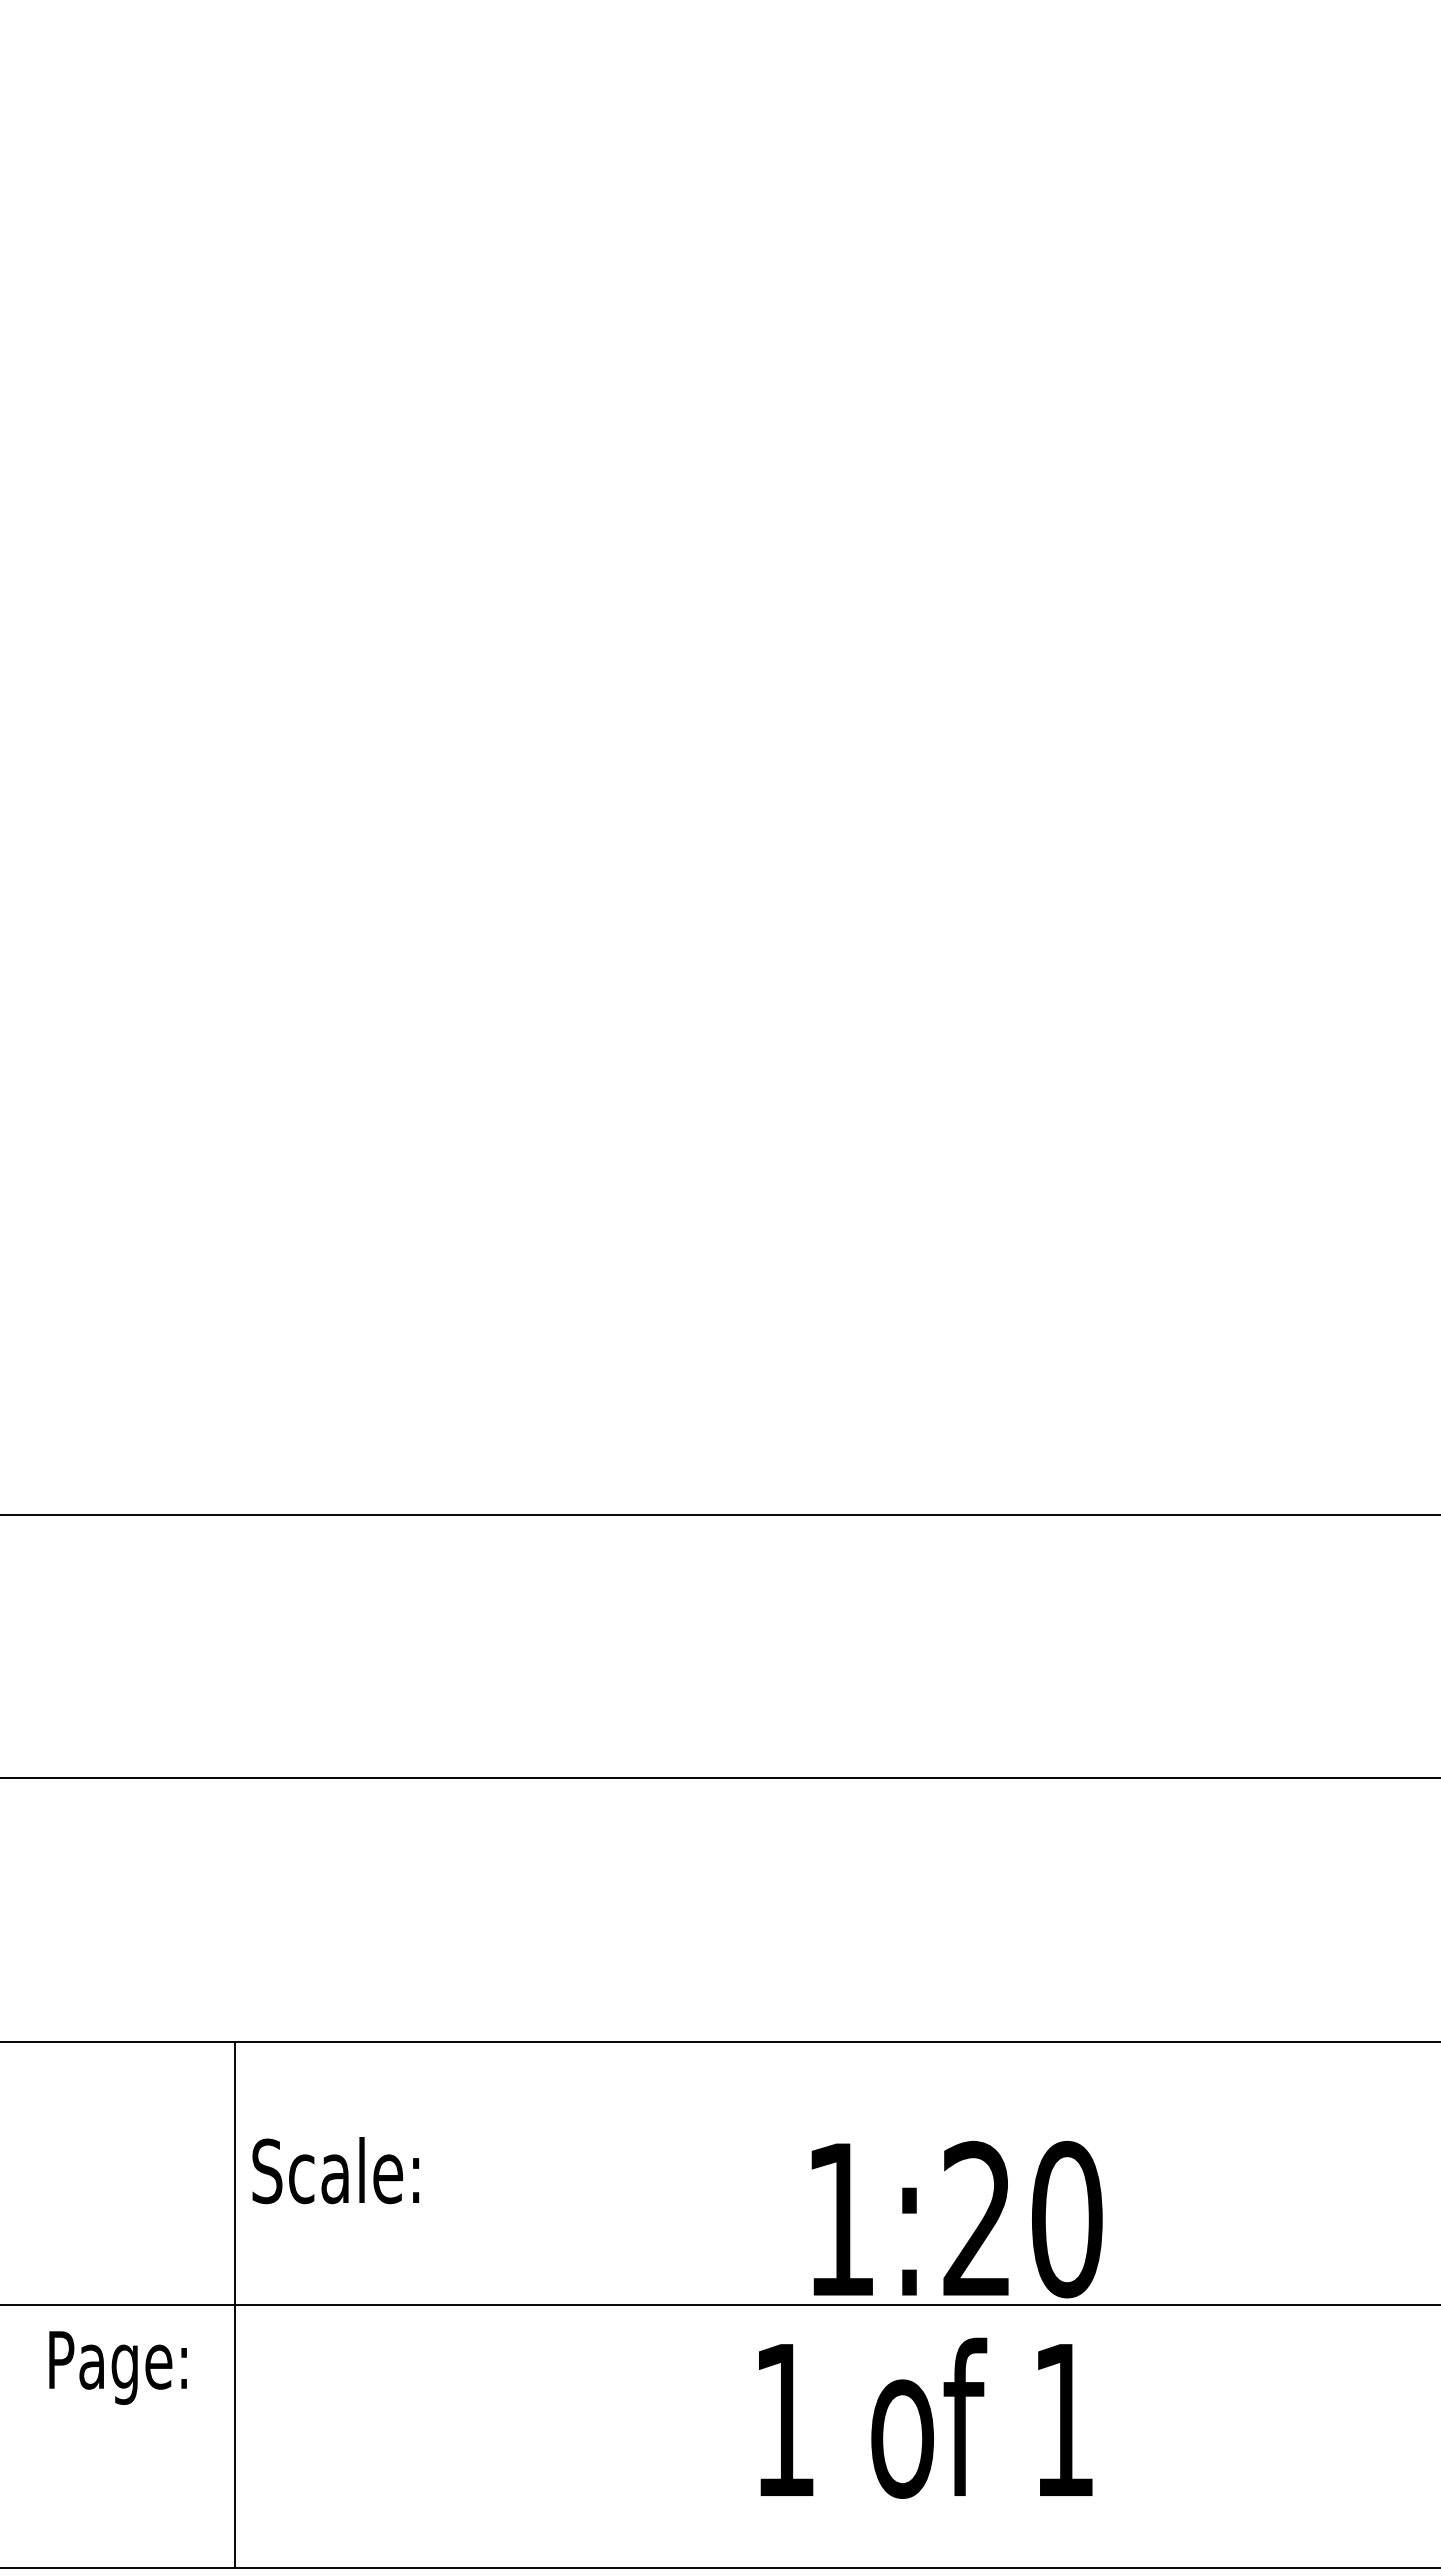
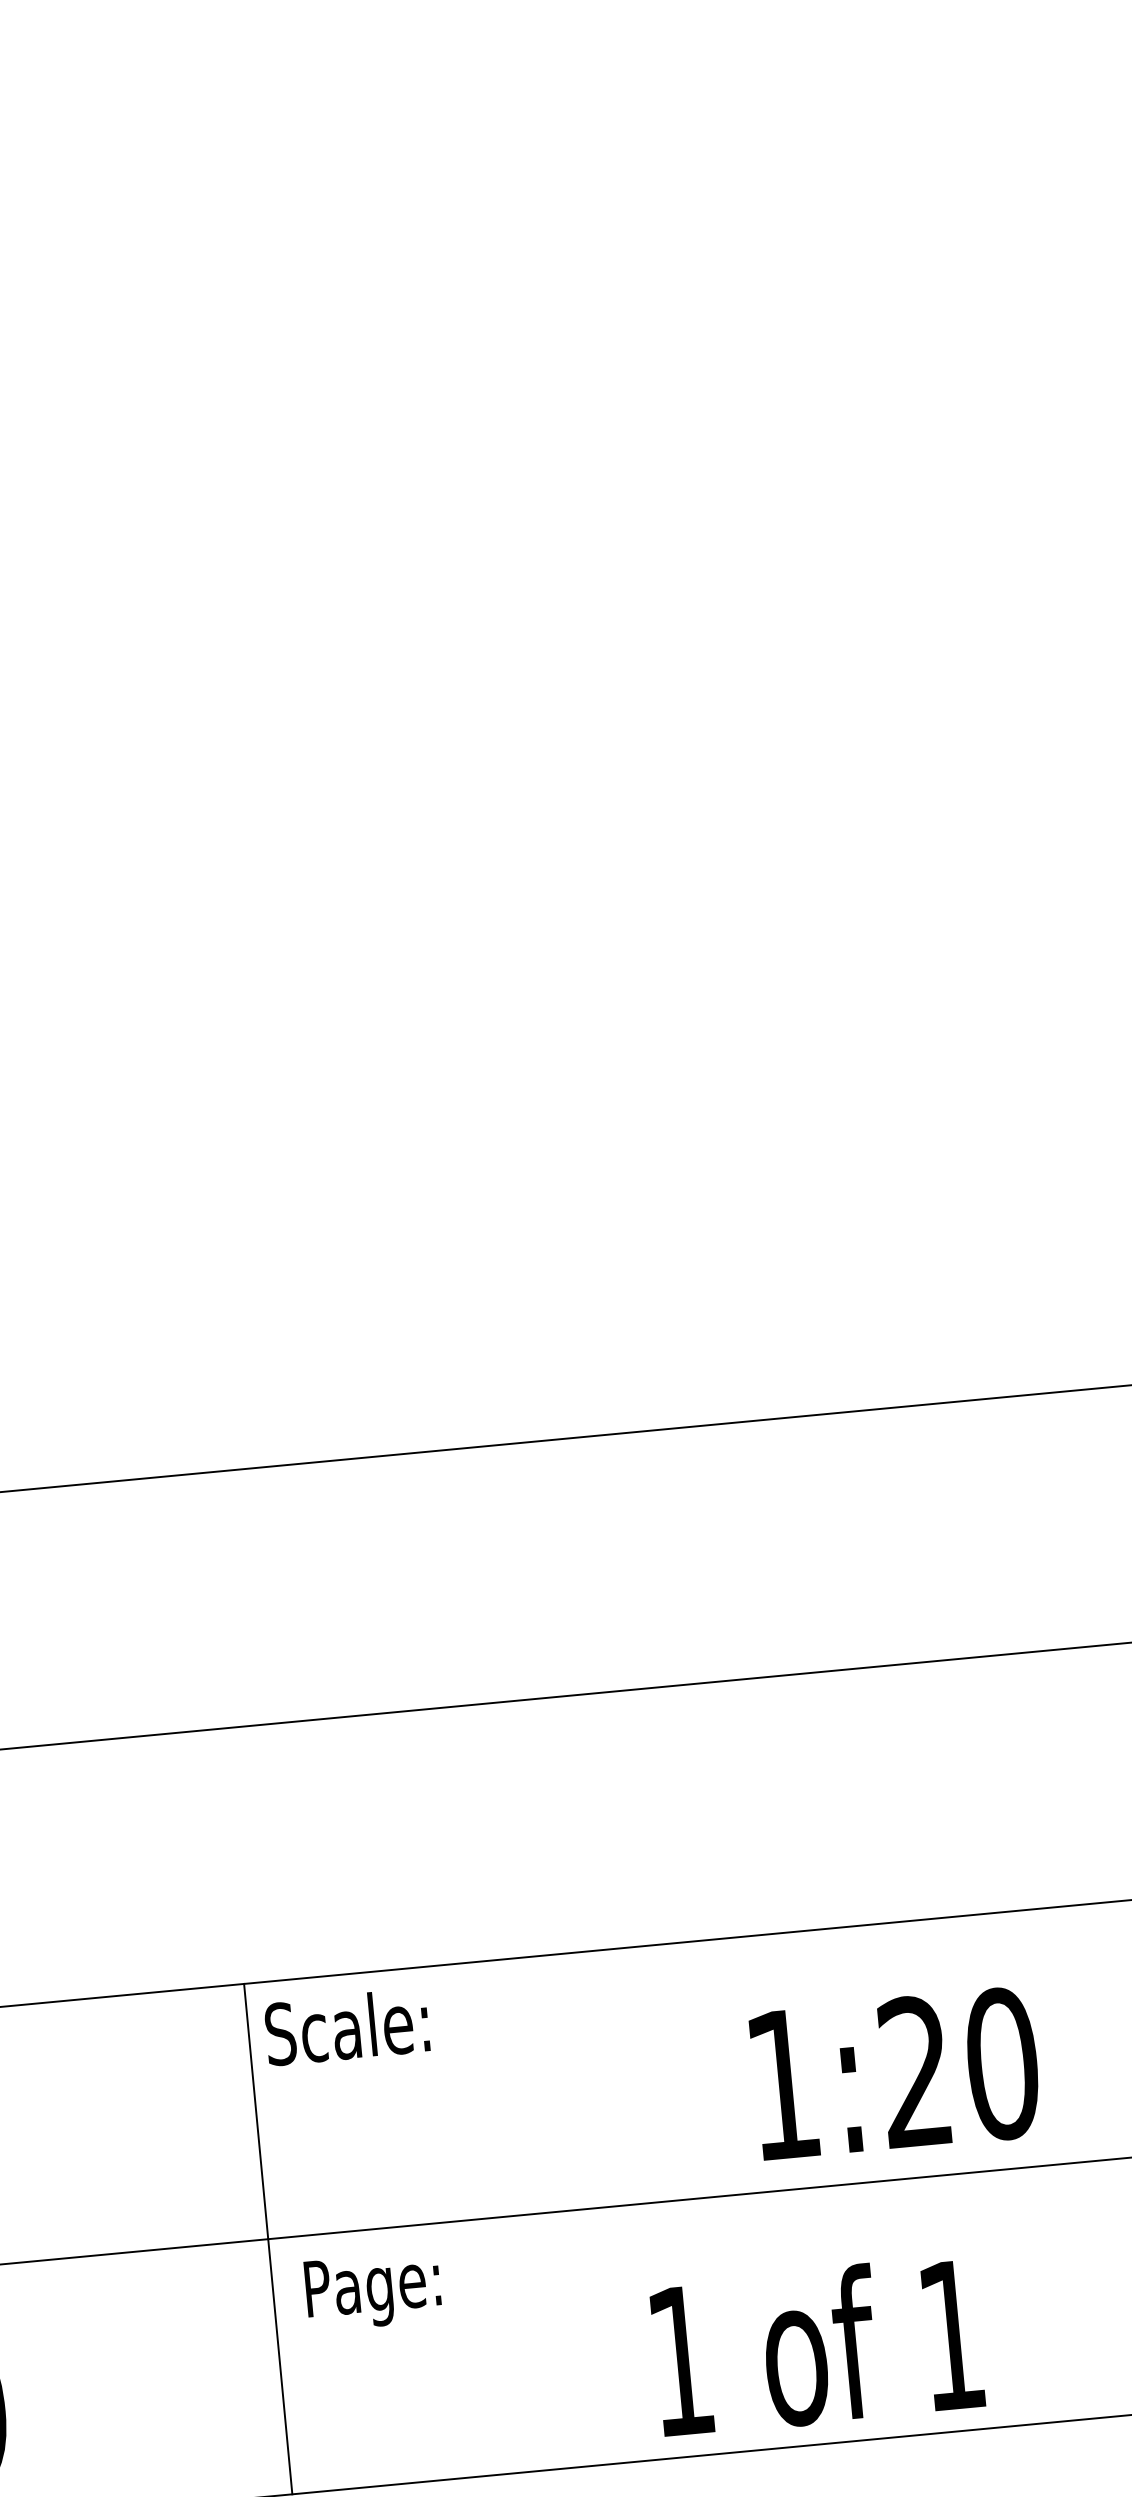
text: (335, 2170) -> (346, 2027), moved
text: (956, 2219) -> (895, 2074), moved
text: (117, 2367) -> (372, 2290), moved
text: (925, 2417) -> (817, 2345), moved

